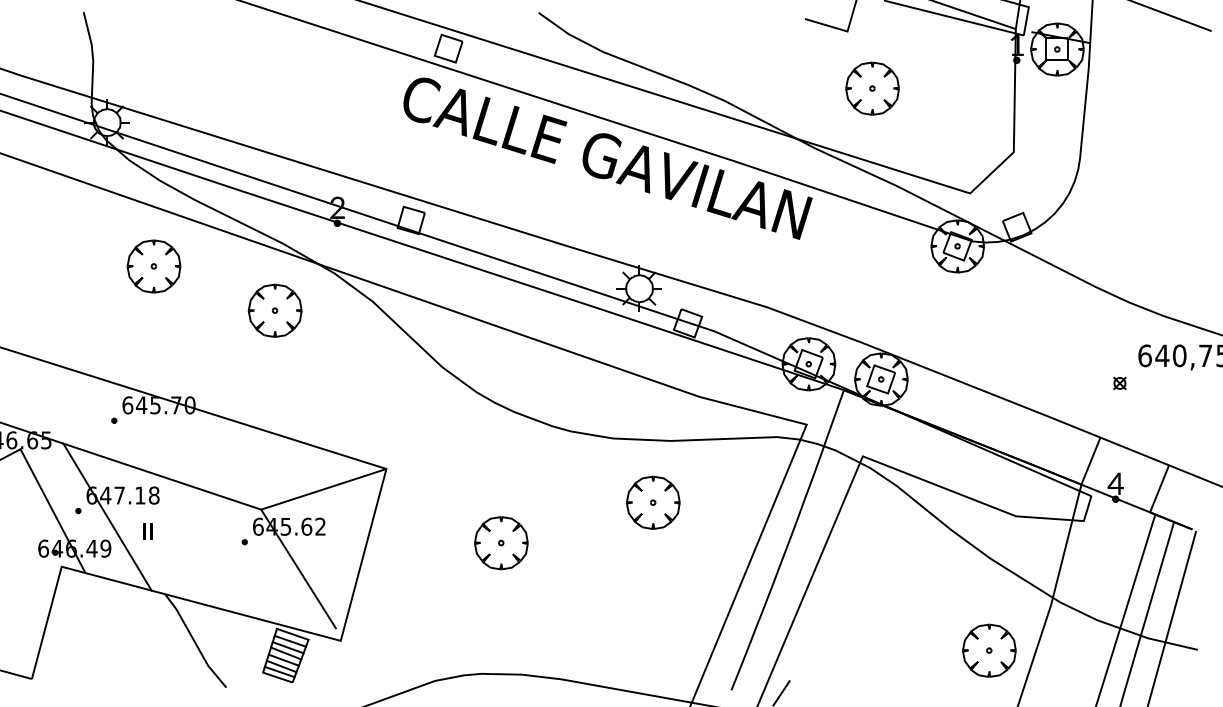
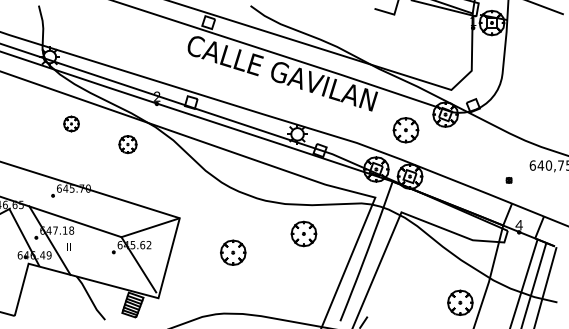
part: (871, 89) -> (405, 130), moved
part: (153, 265) -> (71, 123), size x0.6
part: (274, 310) -> (127, 144), size x0.7
part: (1118, 383) -> (508, 180), moved

